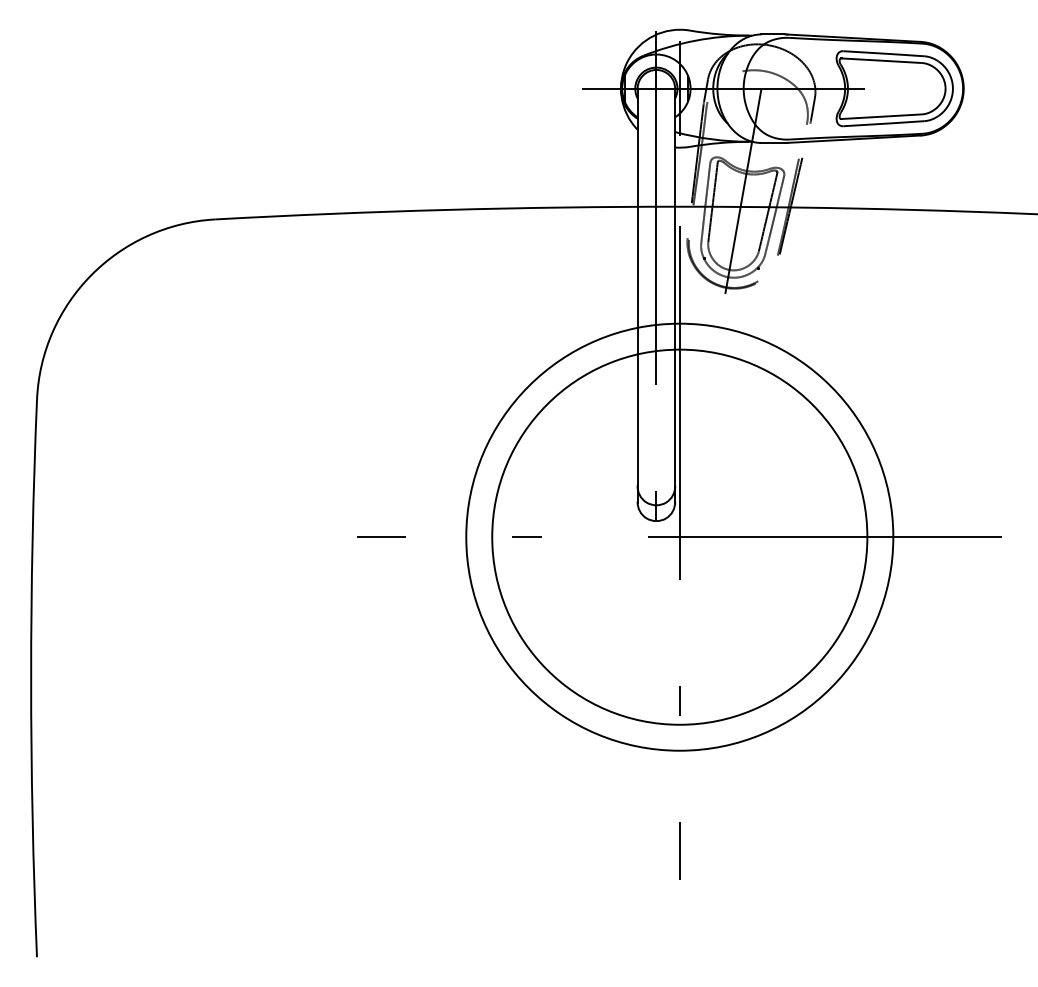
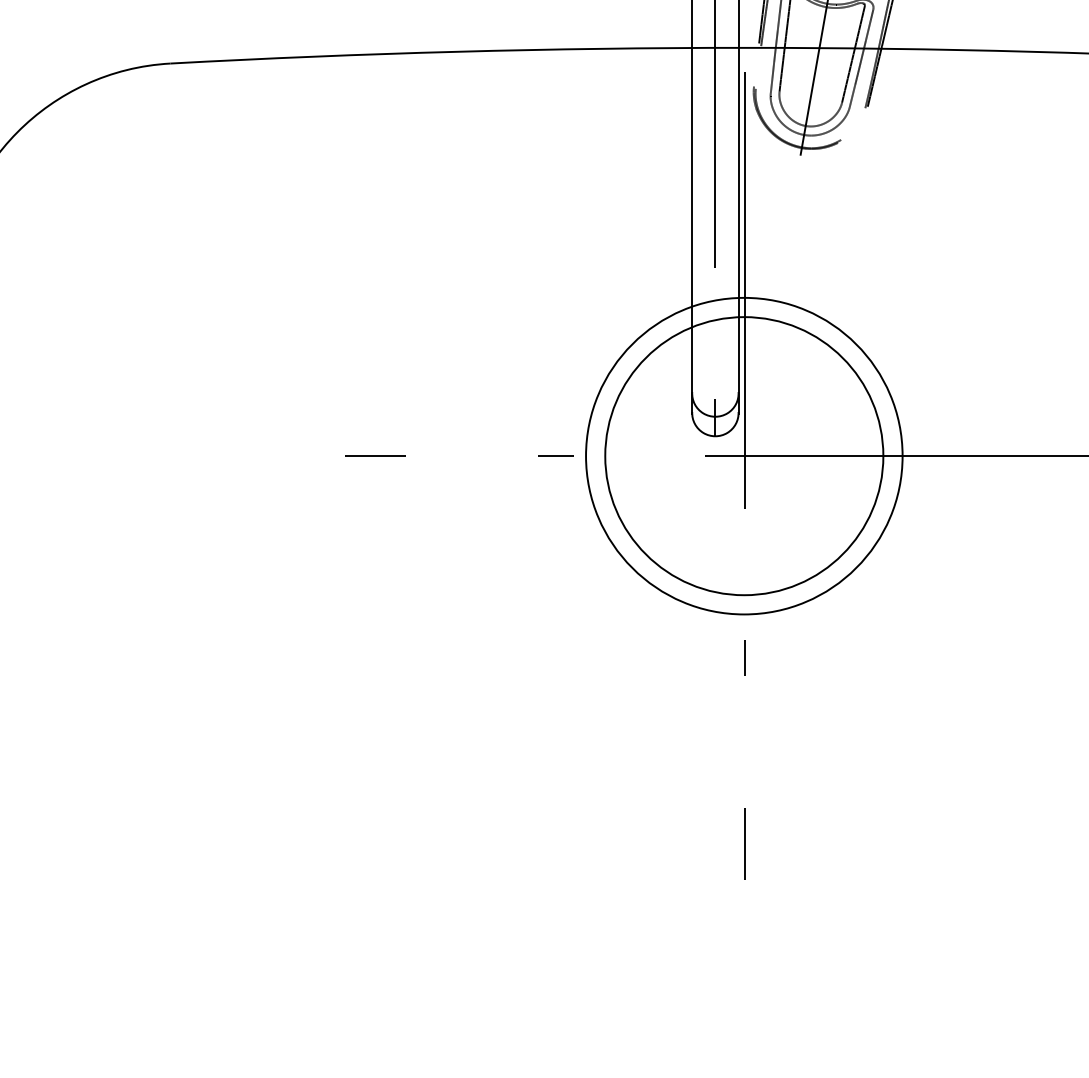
circle: (679, 536) -> (743, 455), size x0.6
circle: (679, 536) -> (743, 455), size x0.6

